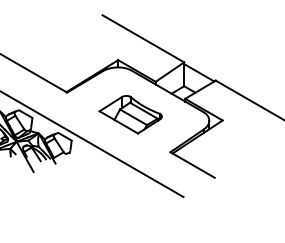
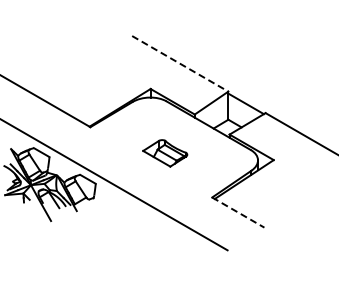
line: (143, 38) -> (180, 63), solid -> dashed
part: (129, 114) -> (164, 153), size x0.6
line: (192, 164) -> (238, 212), solid -> dashed

